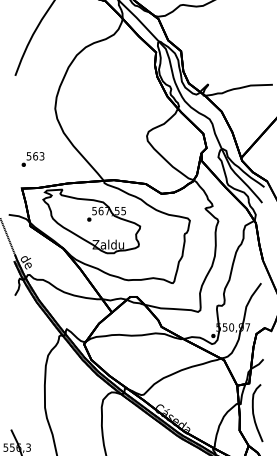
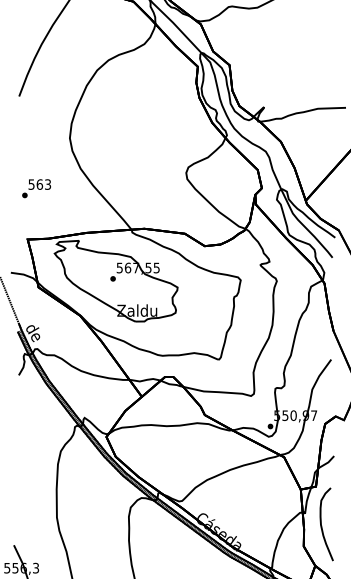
text: (32, 159) -> (35, 188), moved

